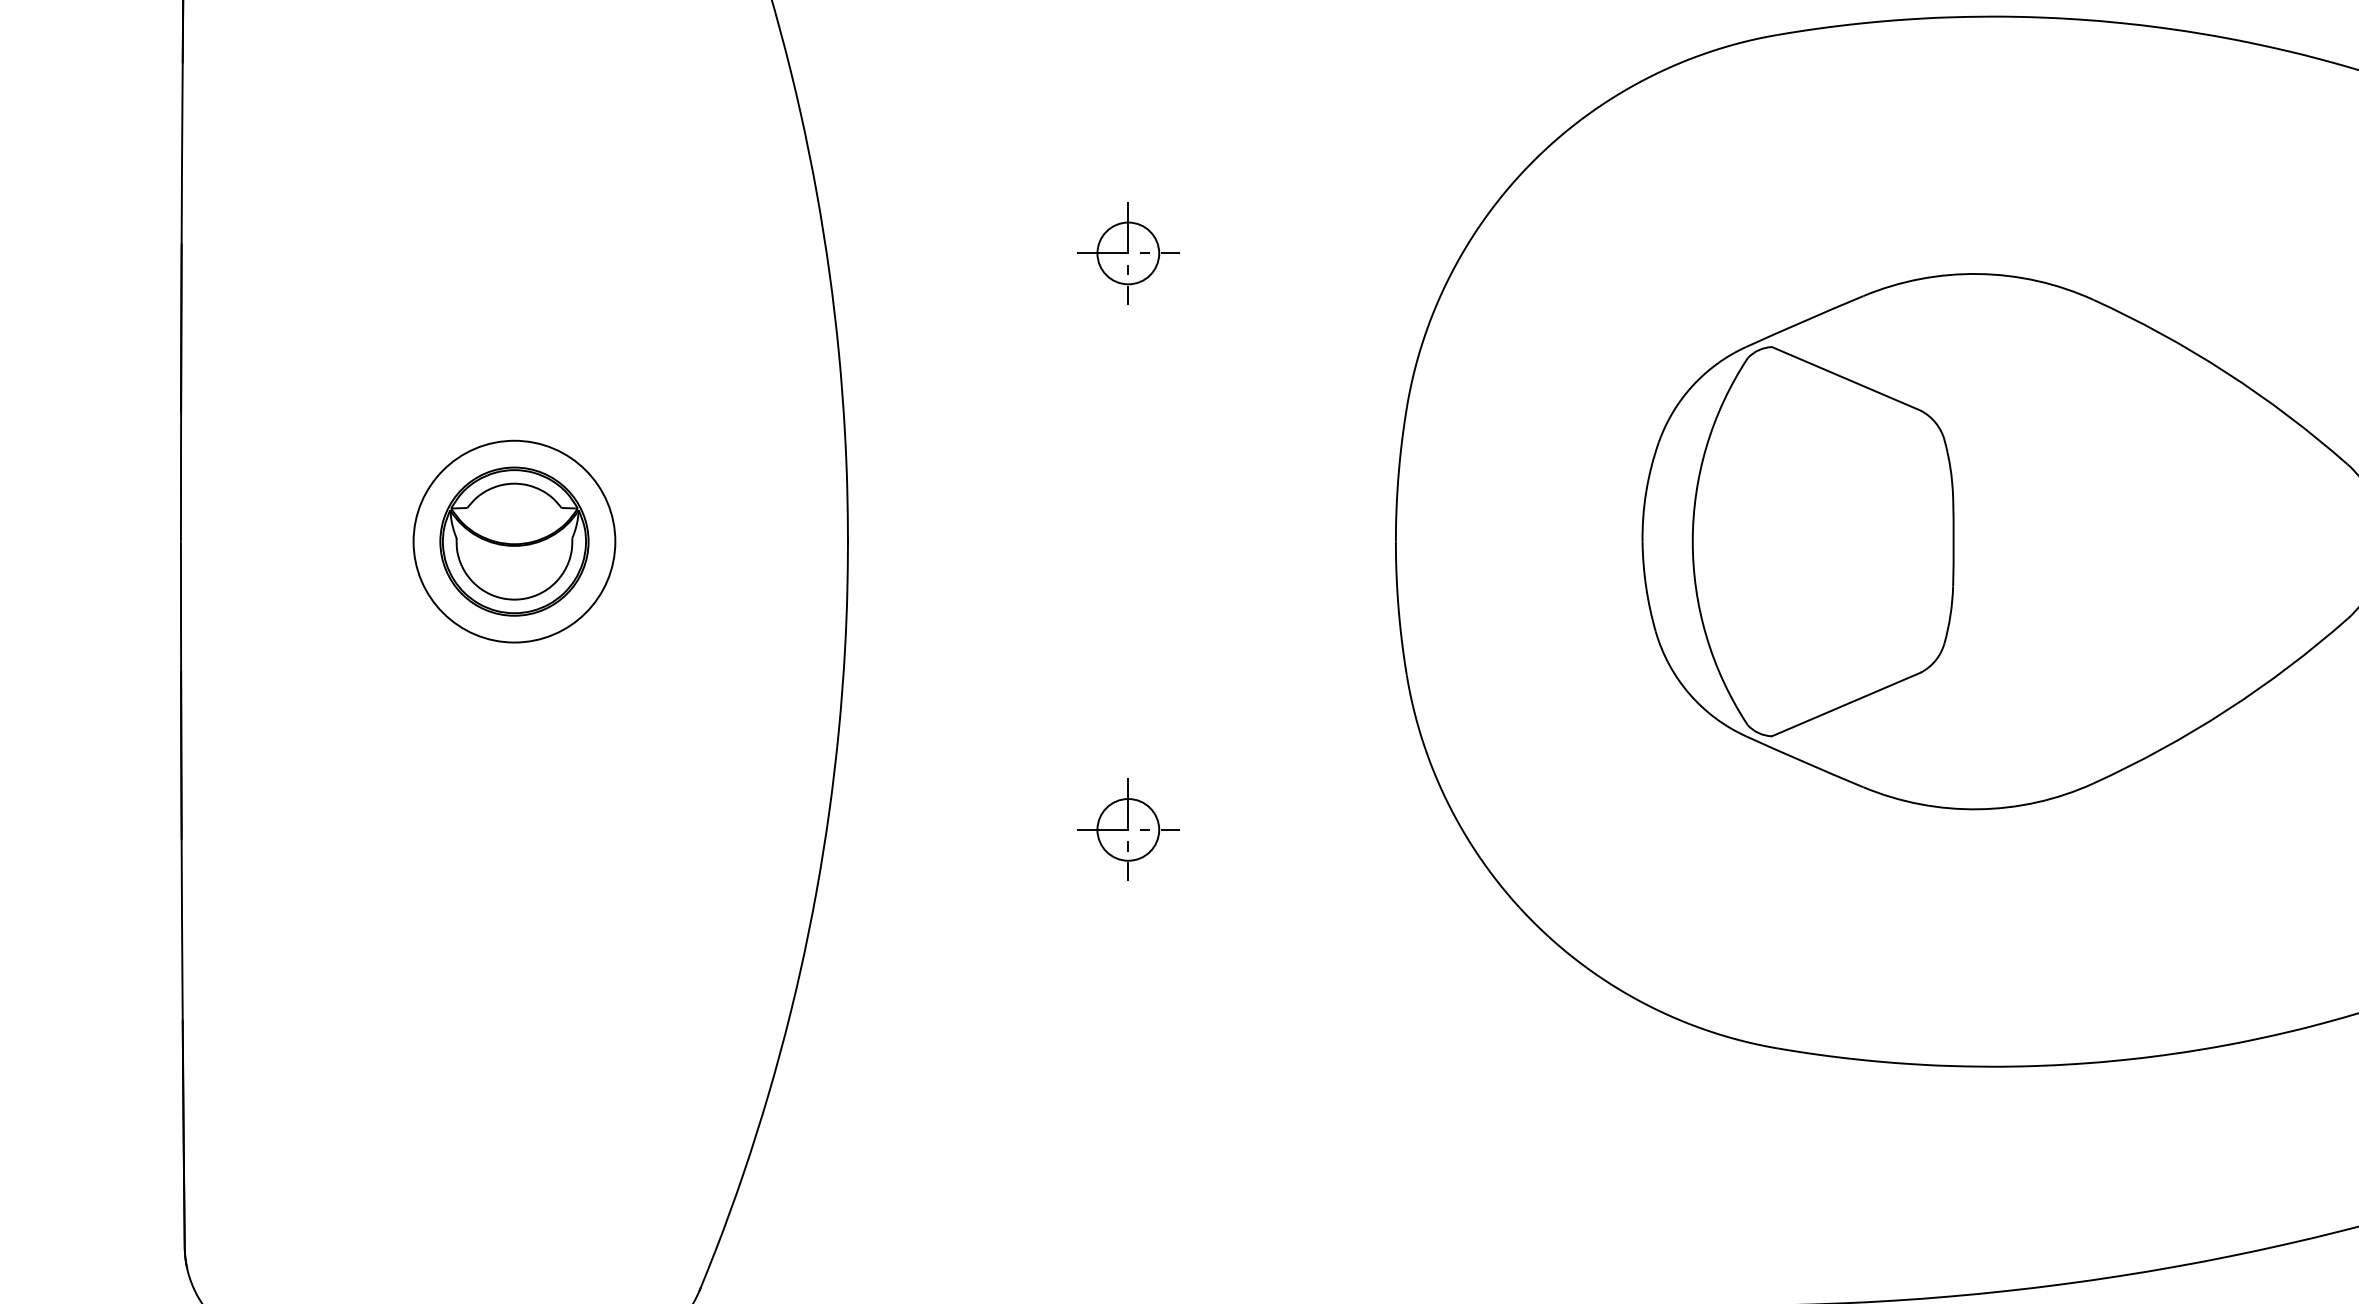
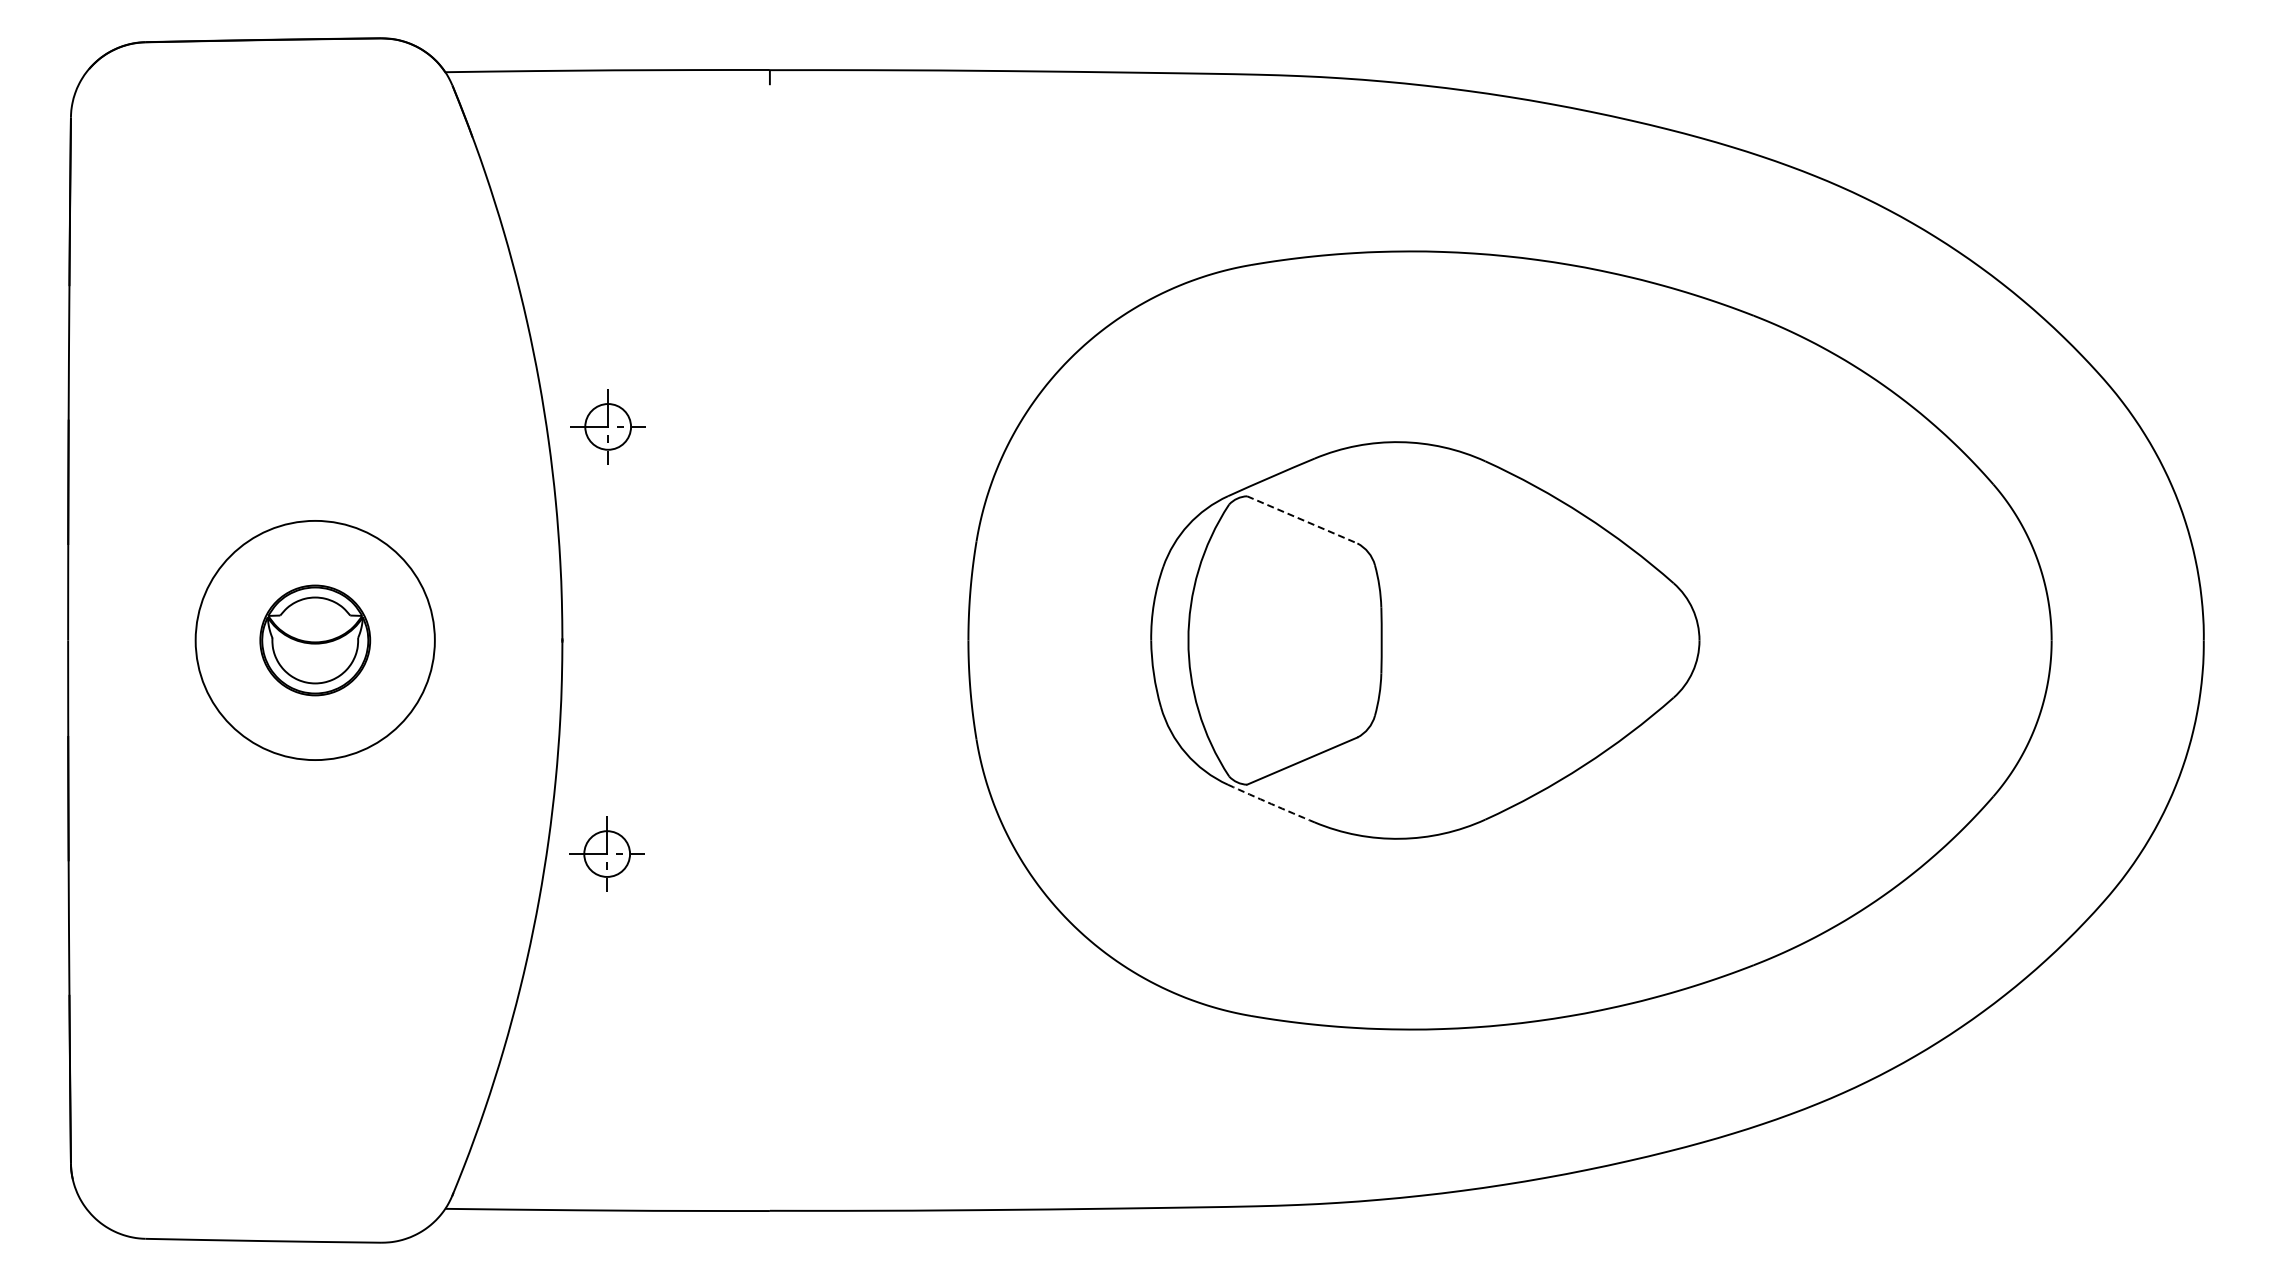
part: (1127, 252) -> (607, 426), moved
line: (1846, 378) -> (1302, 519), solid -> dashed
circle: (514, 541) -> (315, 640), size x1.6
arc: (1804, 761) -> (1271, 803), solid -> dashed
part: (1127, 829) -> (606, 853), moved

